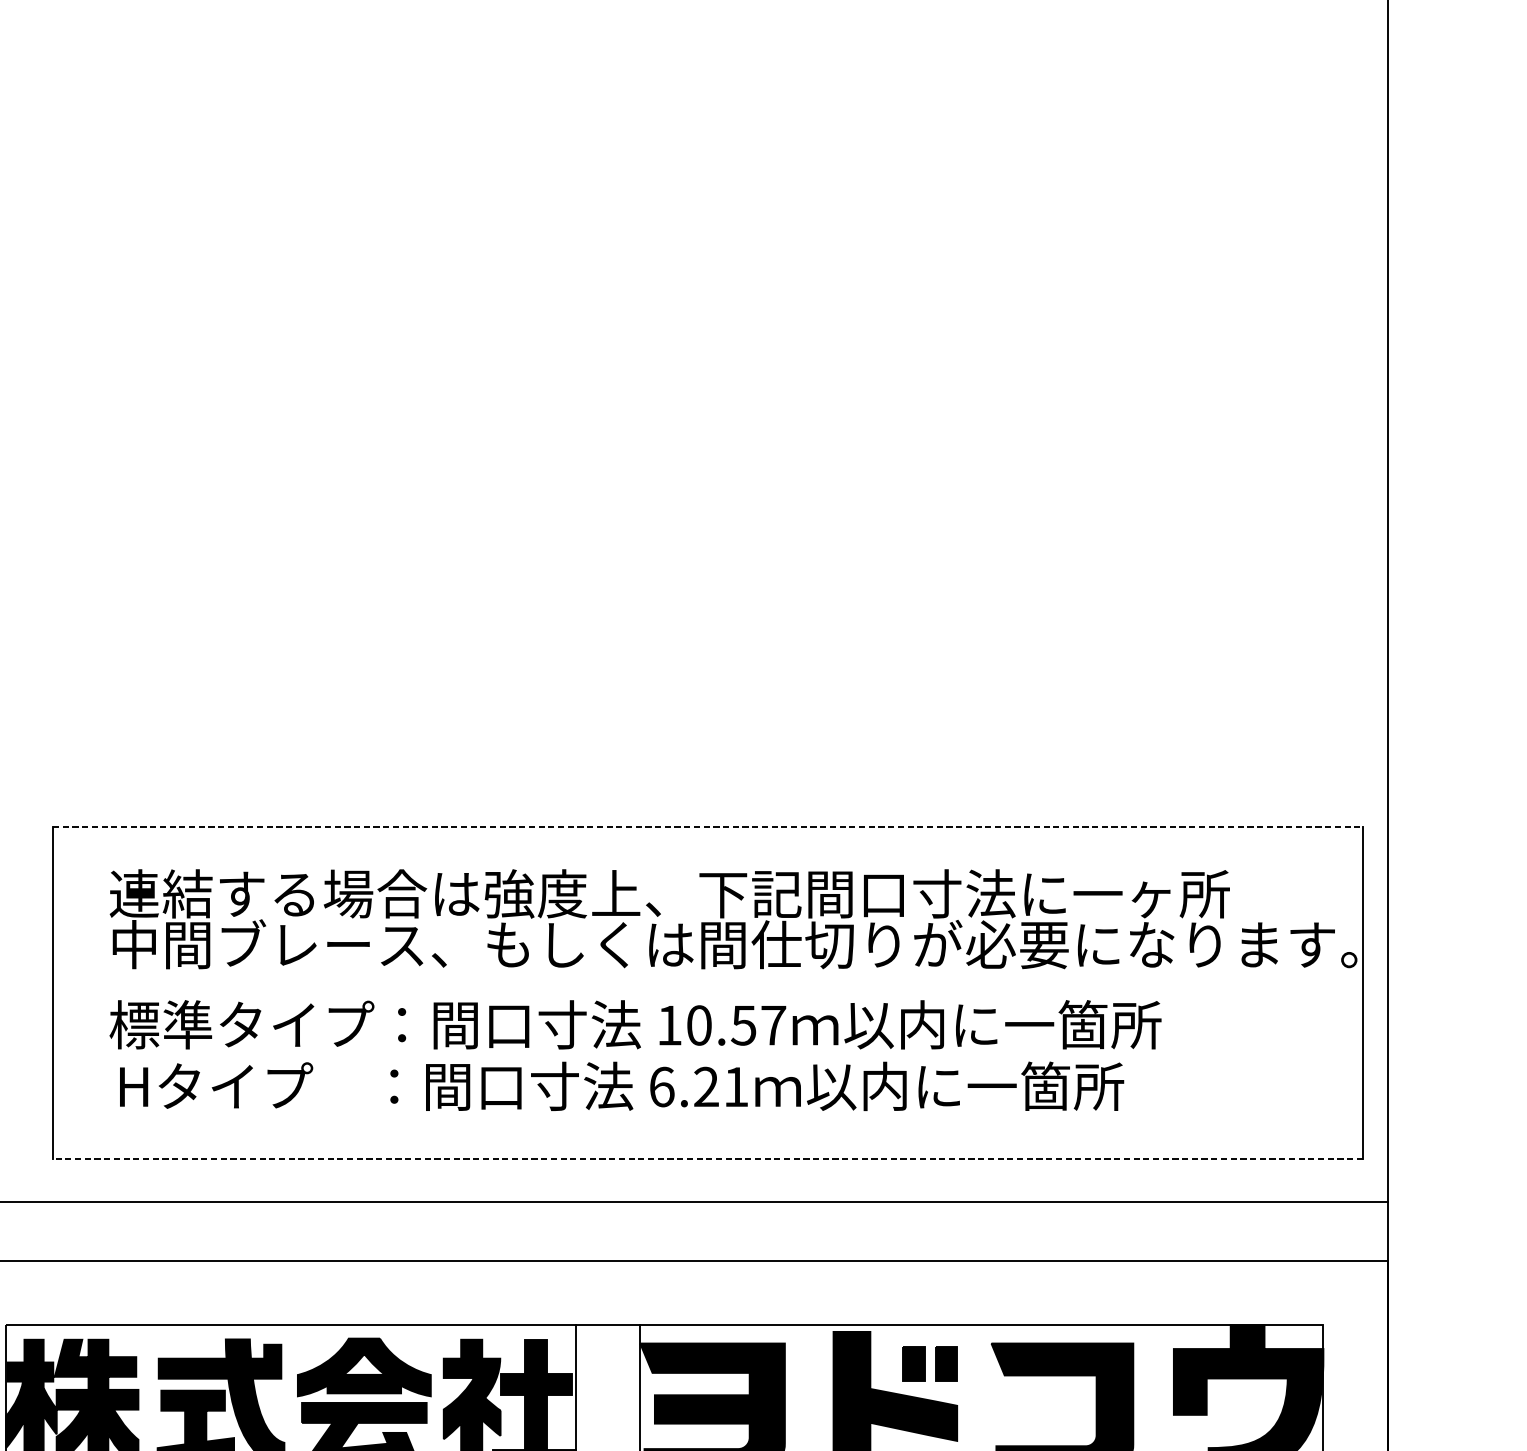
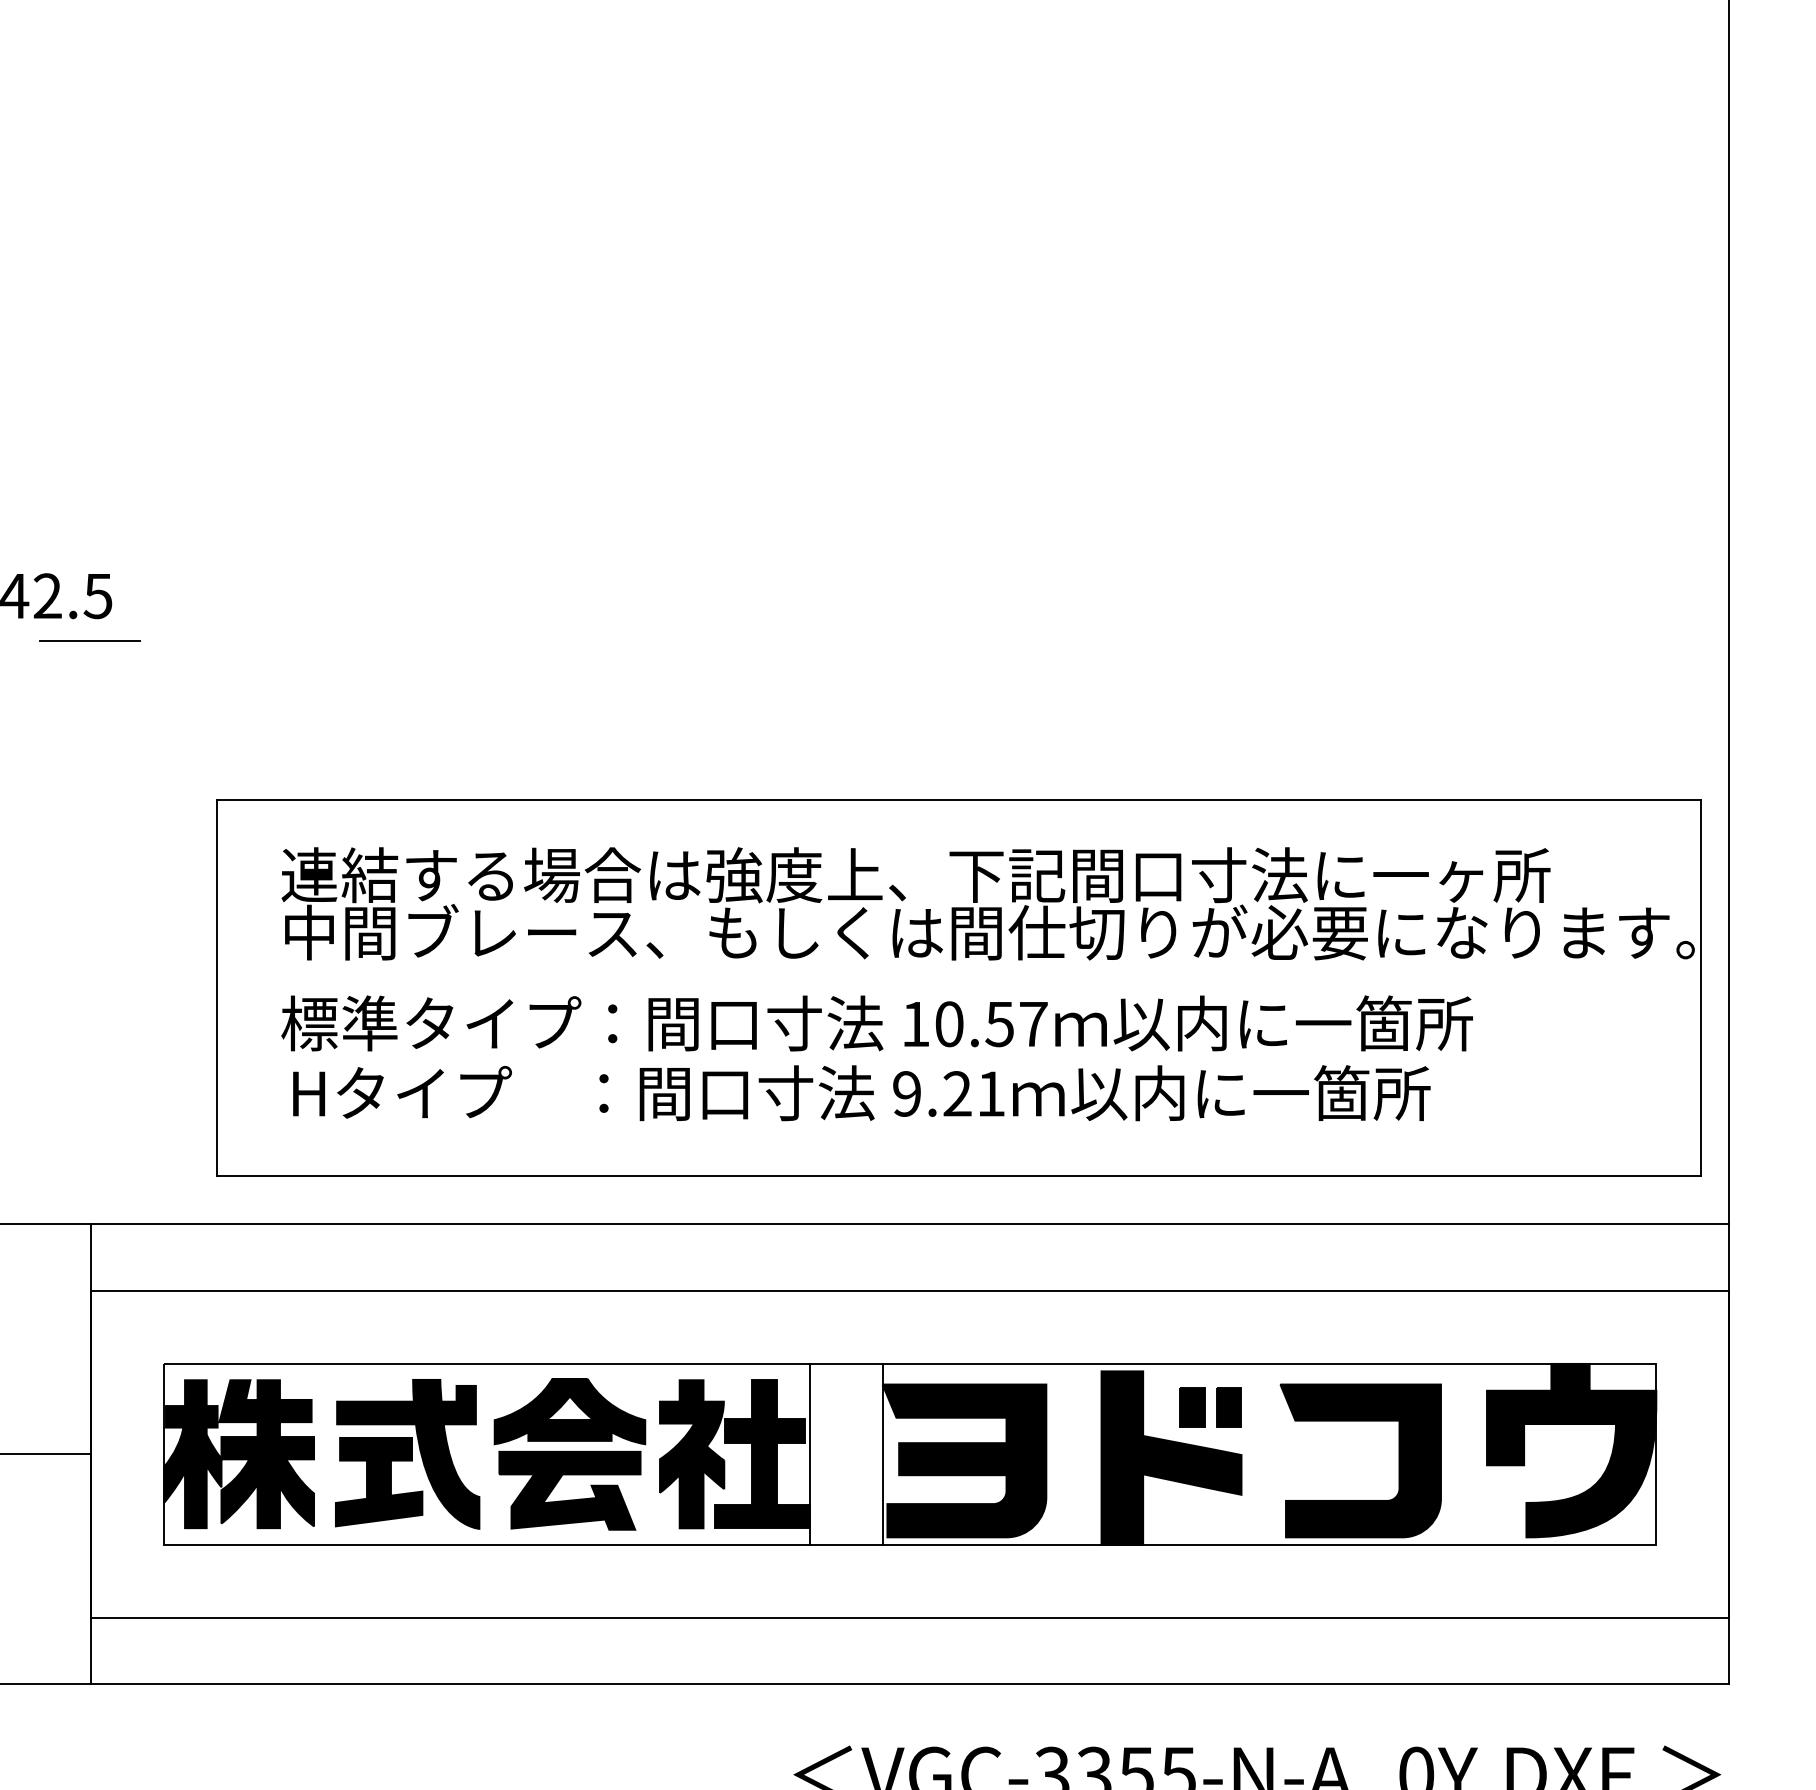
line: (708, 827) -> (959, 799), dashed -> solid
text: (662, 1086) -> (907, 1093), 6.21 -> 9.21
line: (708, 1159) -> (959, 1175), dashed -> solid

